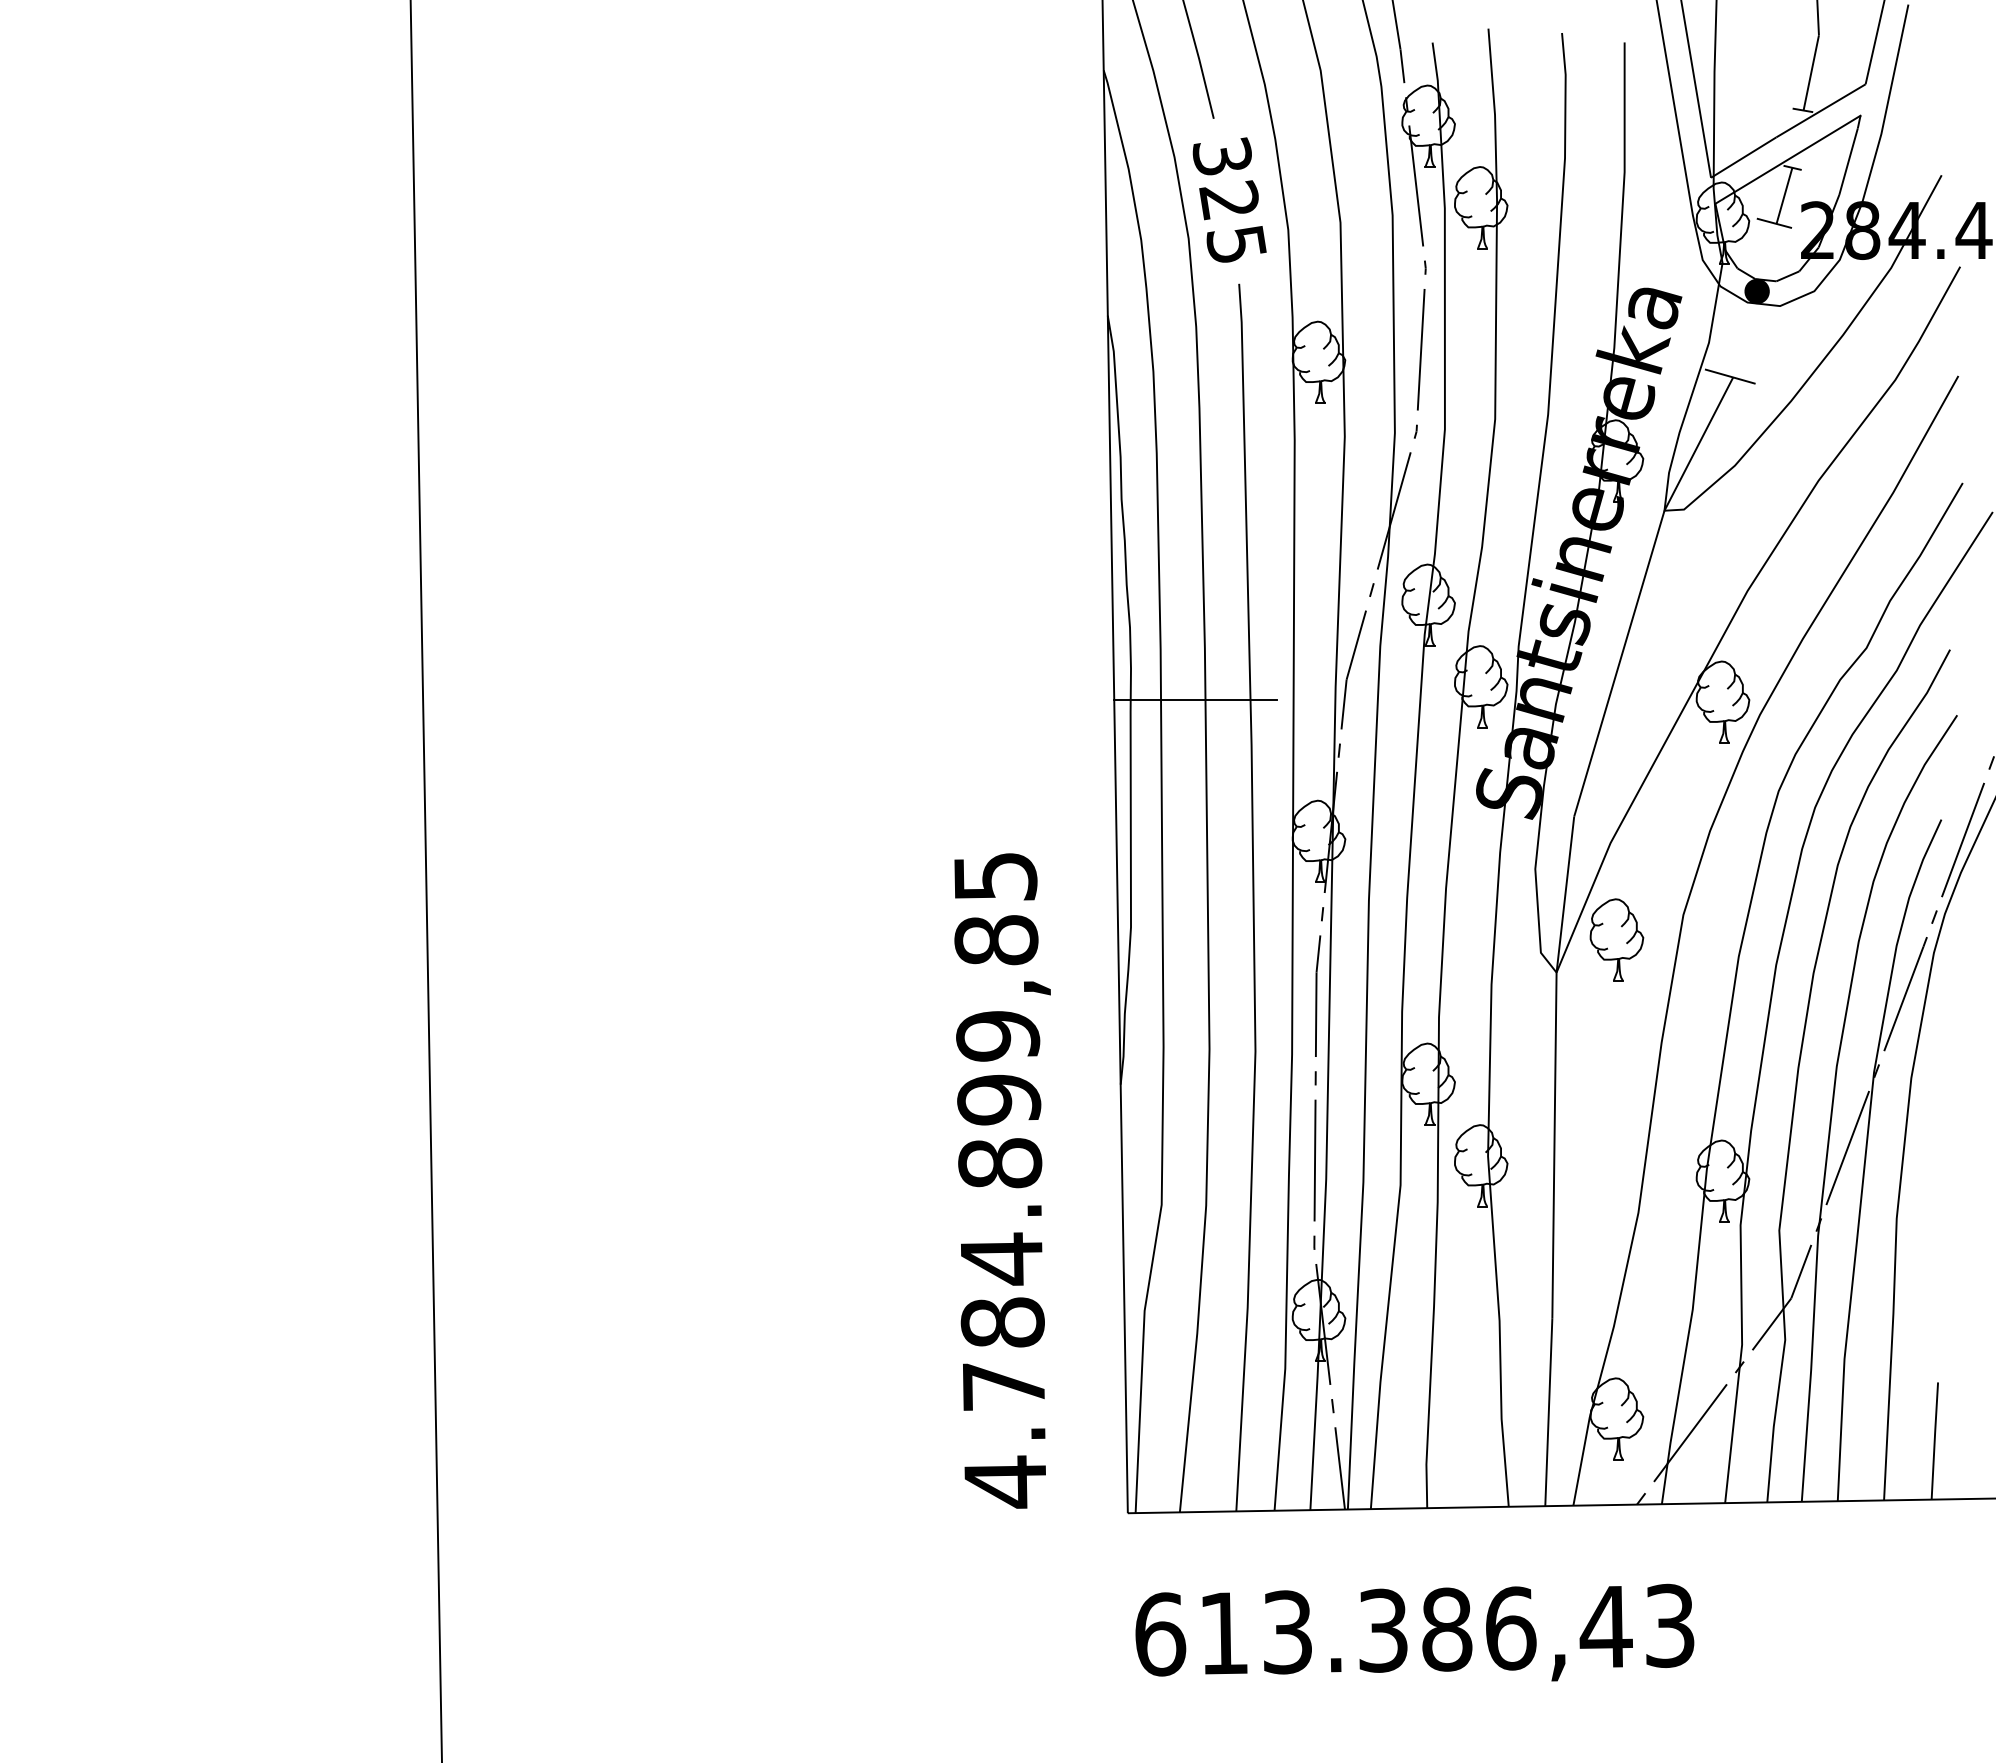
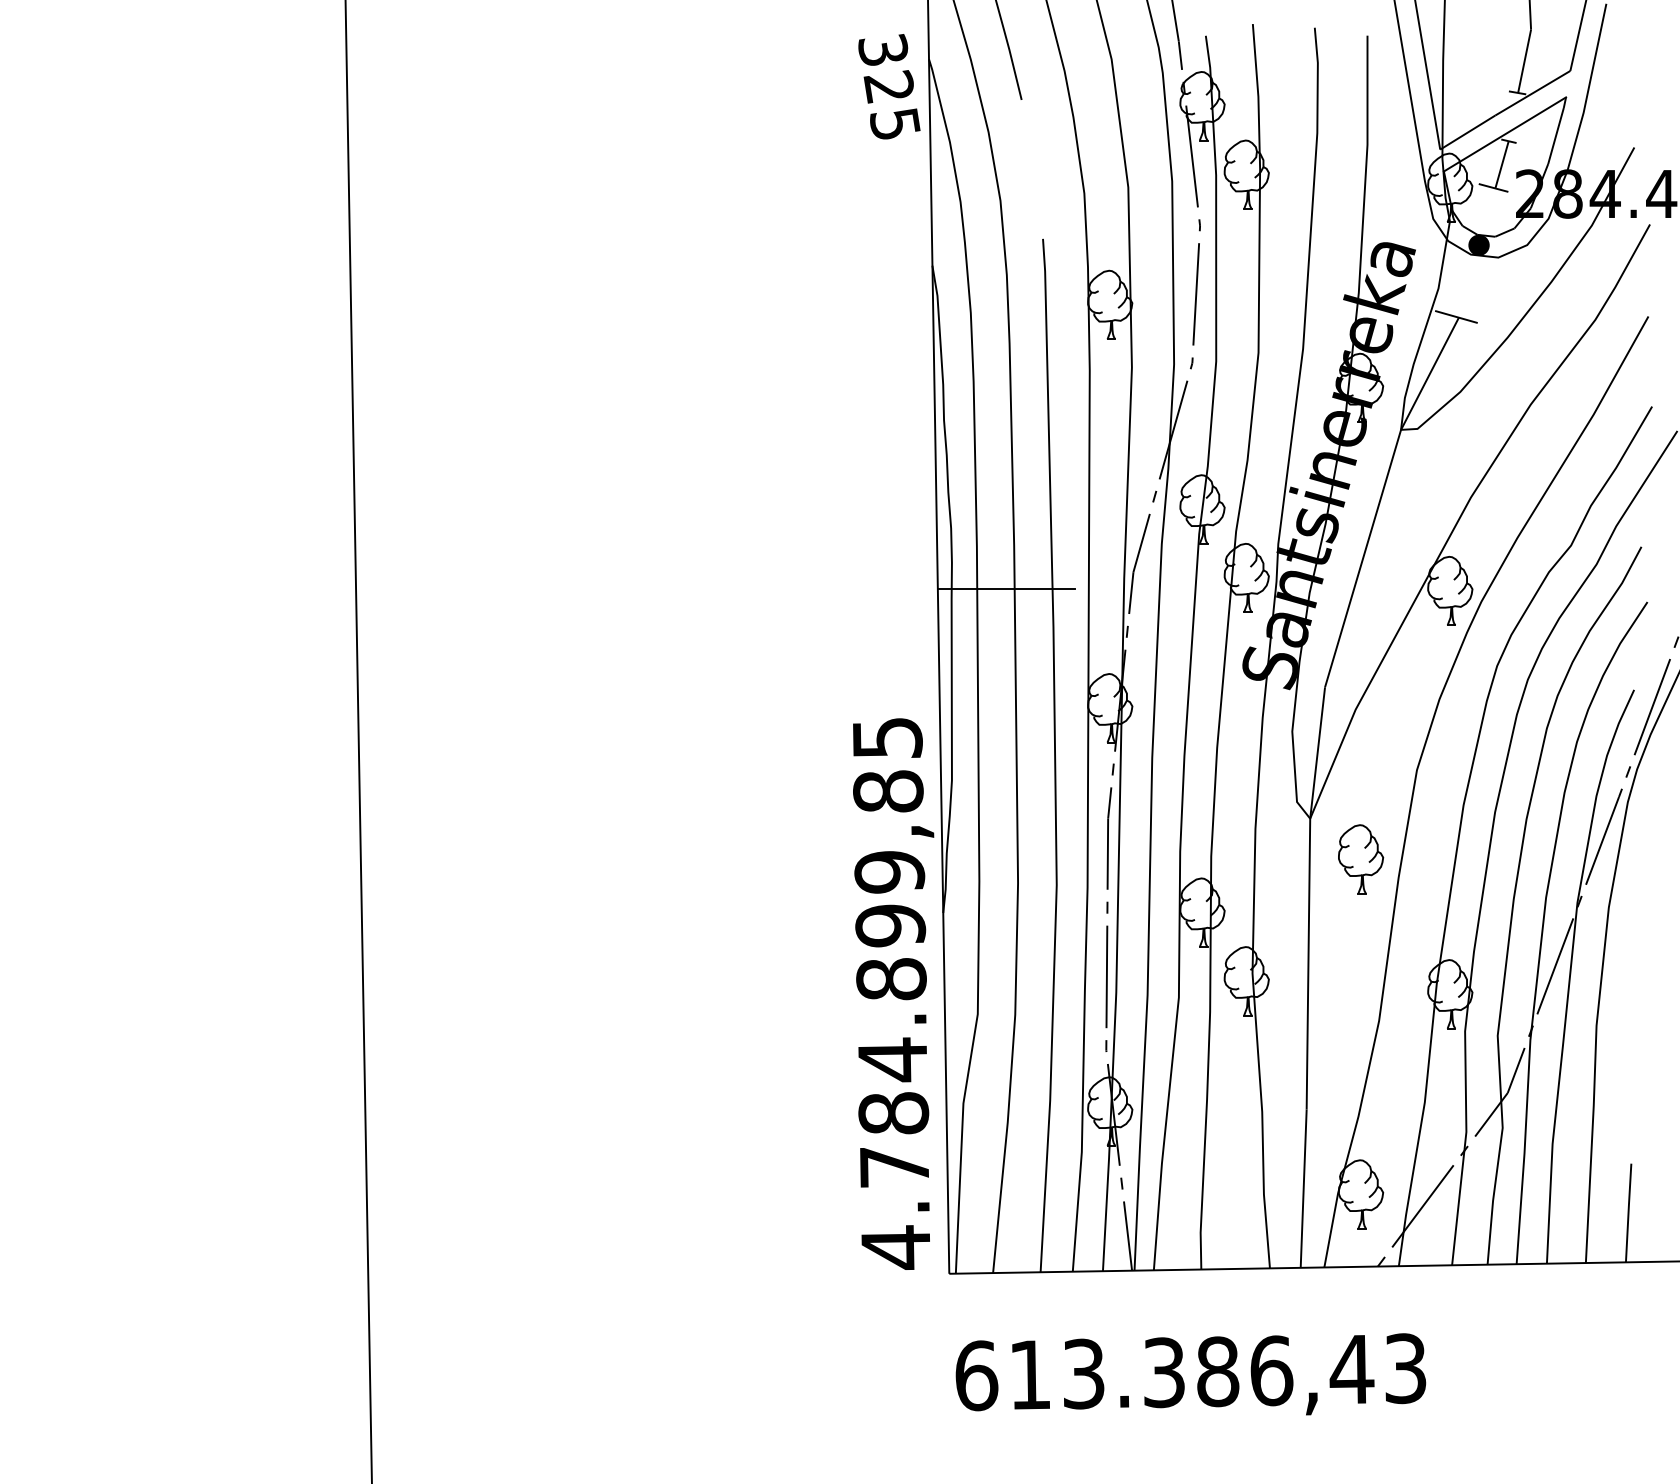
text: (1229, 199) -> (889, 86), moved
part: (1616, 939) -> (1360, 859), moved
text: (1002, 1180) -> (893, 993), moved

